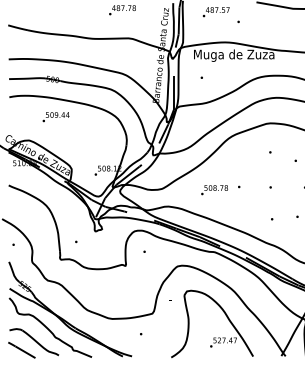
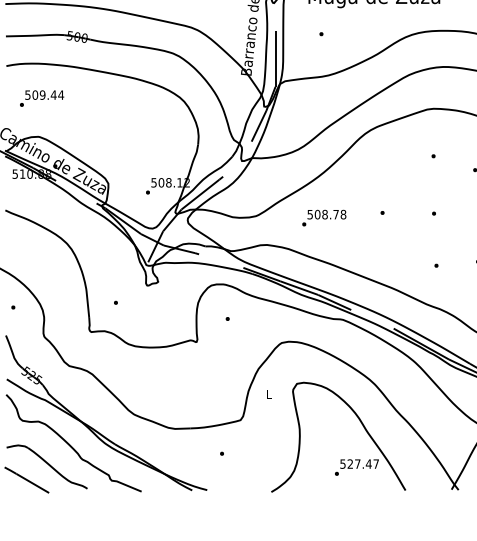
text: (55, 117) -> (40, 99), moved
text: (214, 190) -> (324, 218), moved

